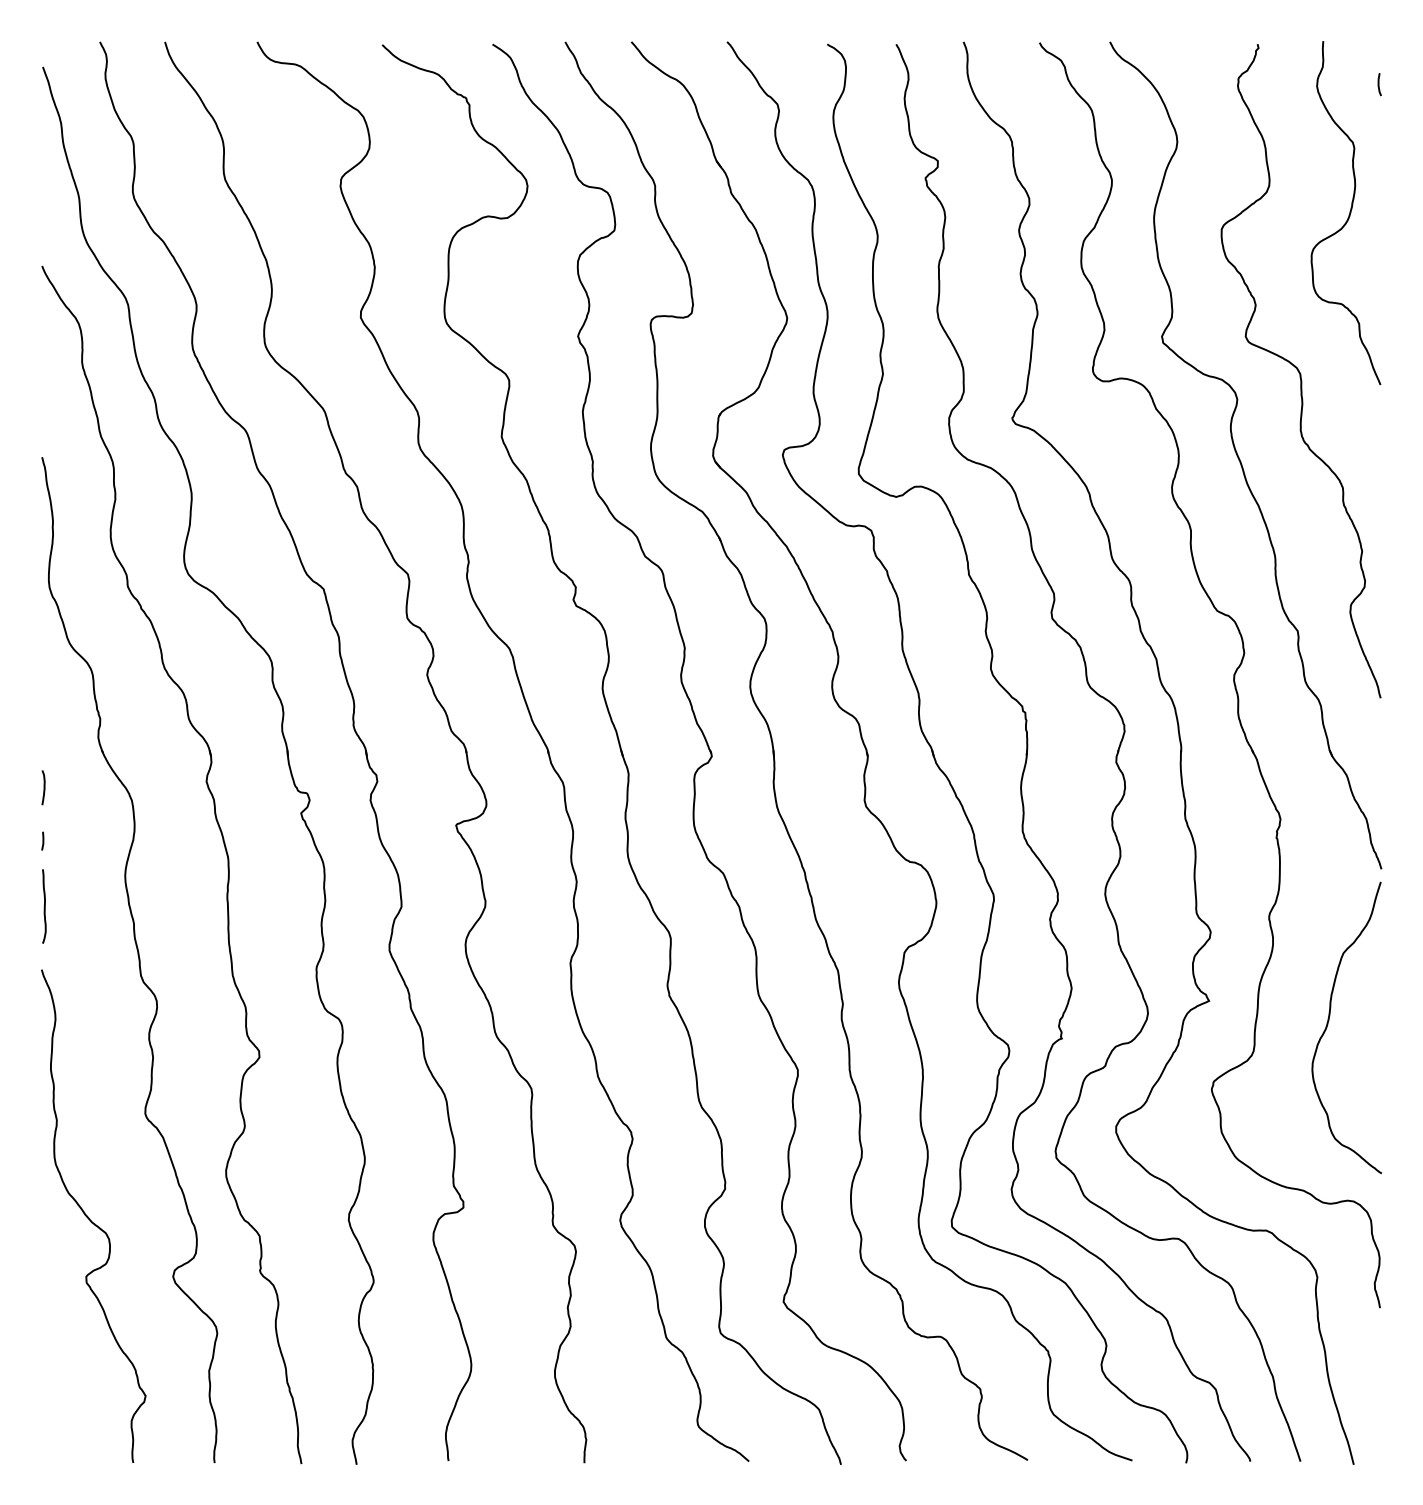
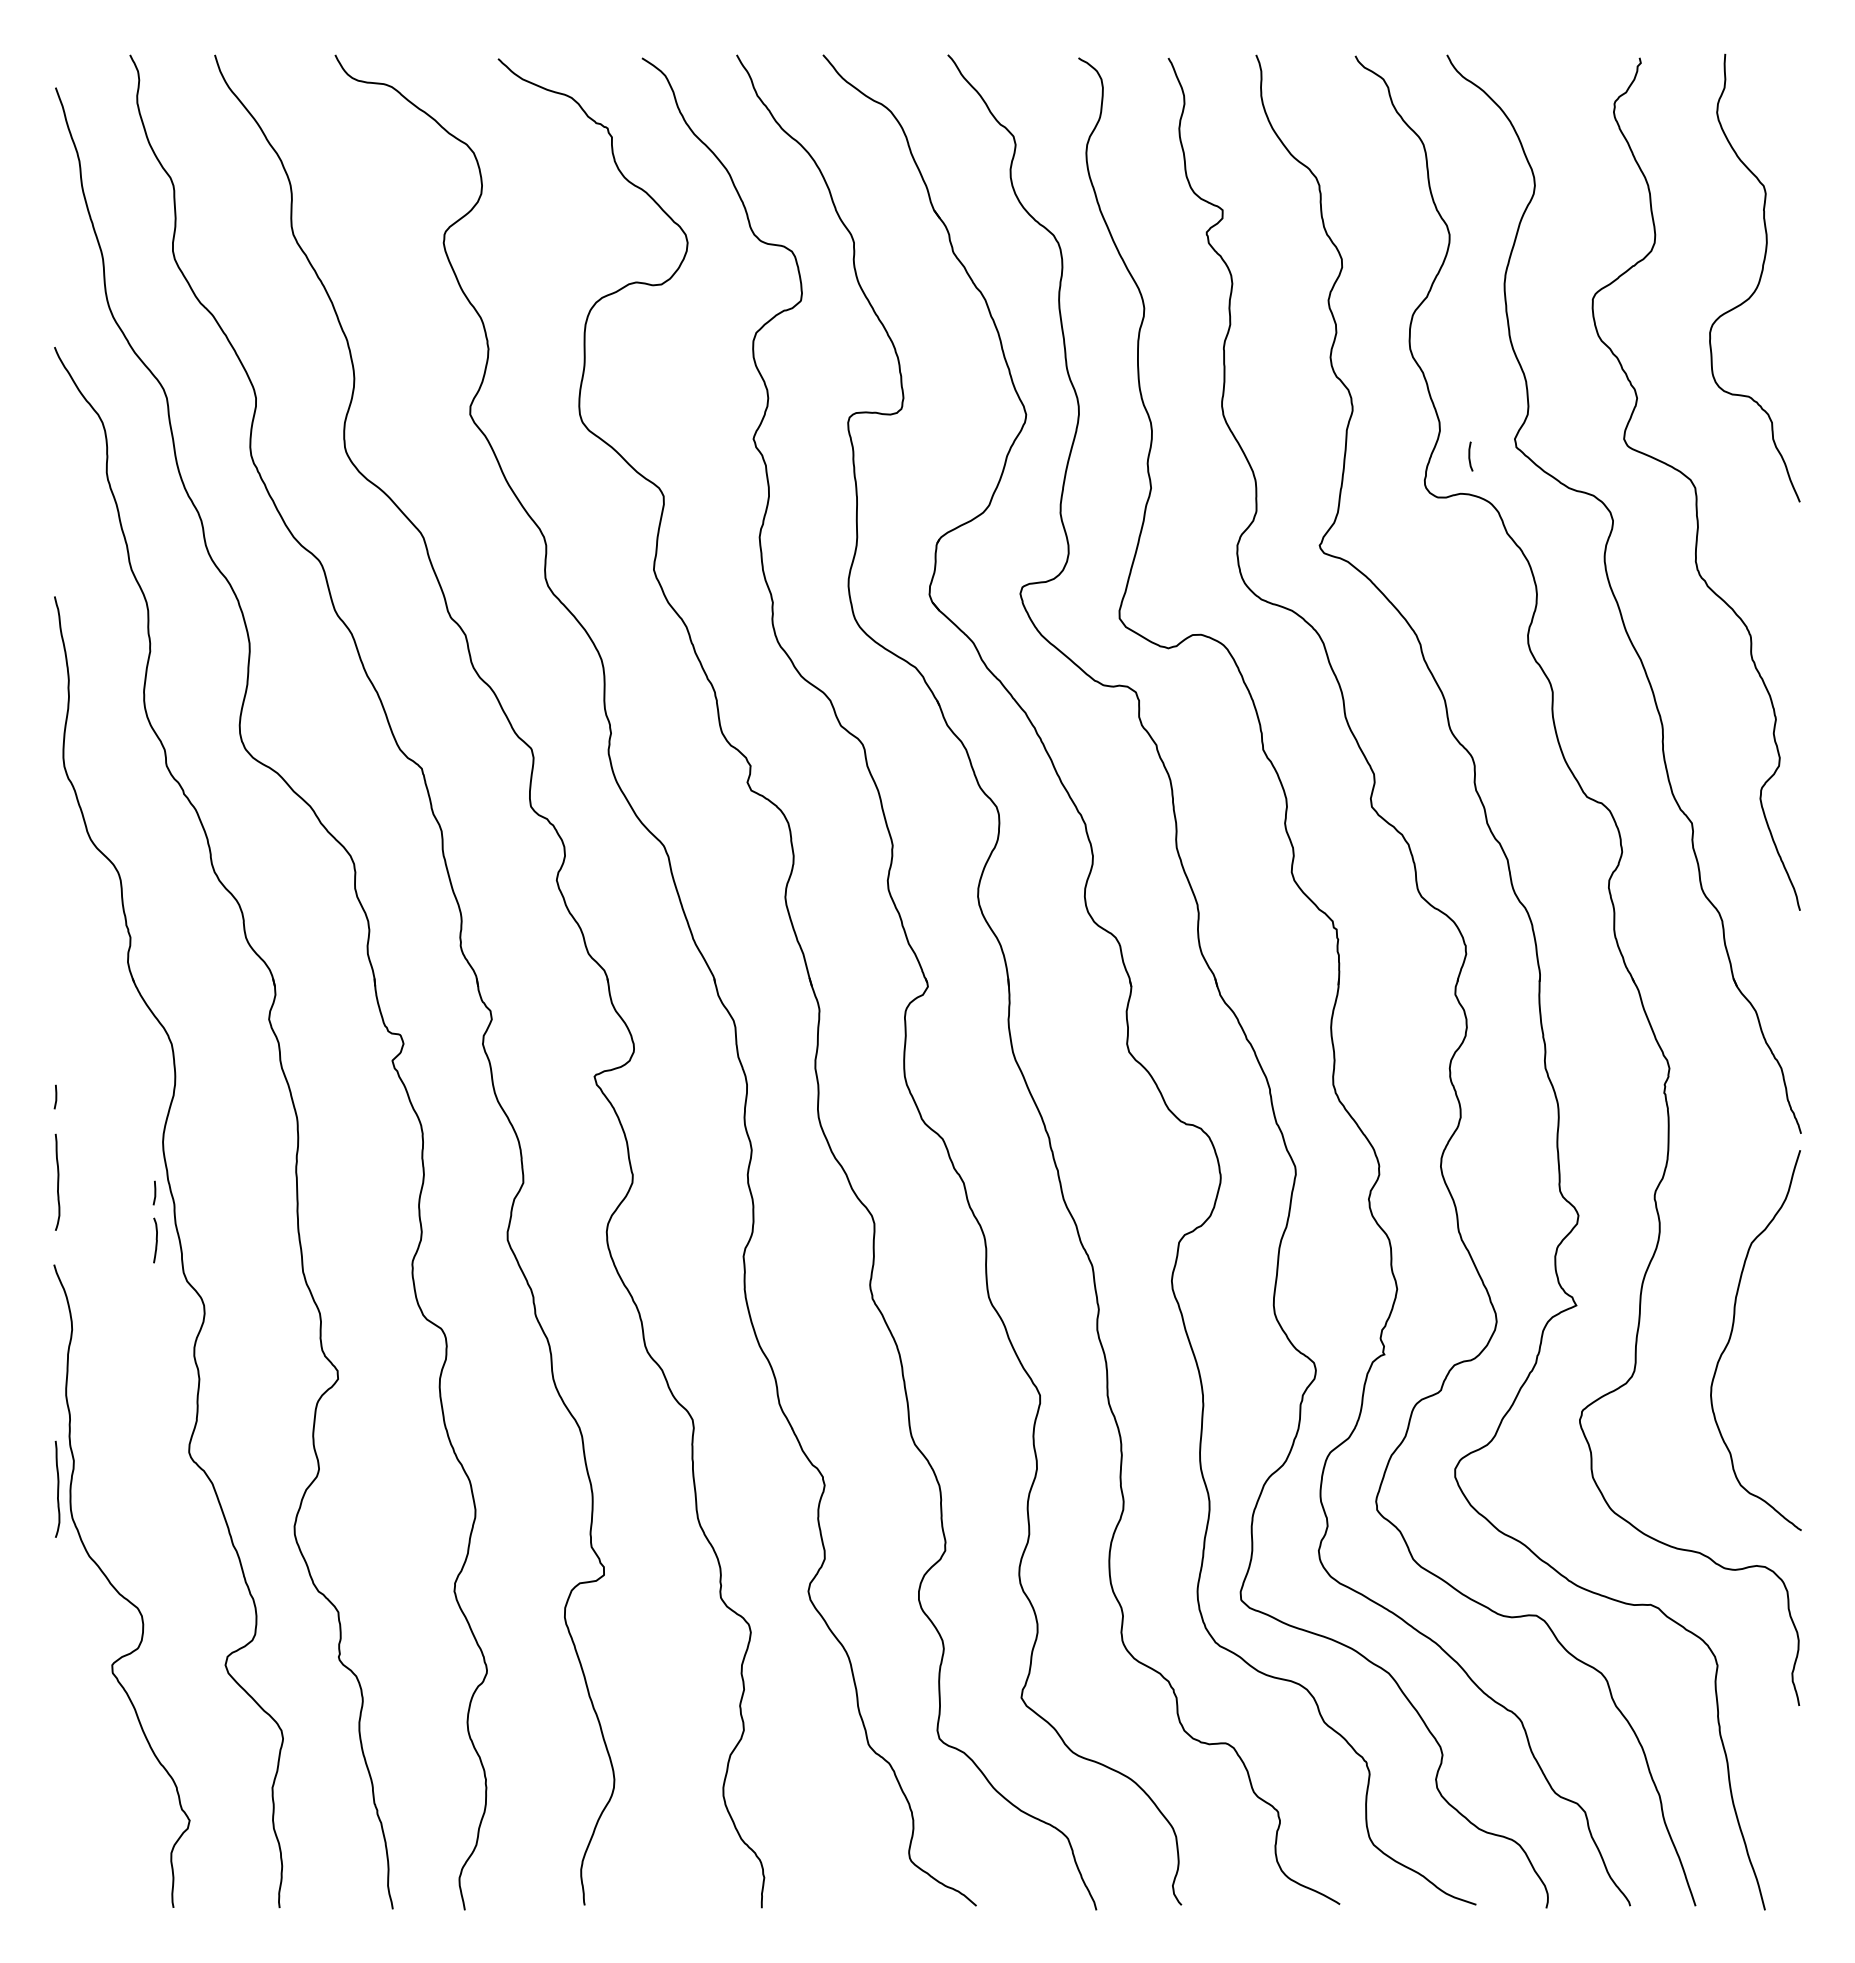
curve: (1379, 84) -> (1470, 456), moved
curve: (43, 787) -> (155, 1239), moved
line: (118, 914) -> (154, 1192), added
curve: (44, 1141) -> (57, 1488), added

